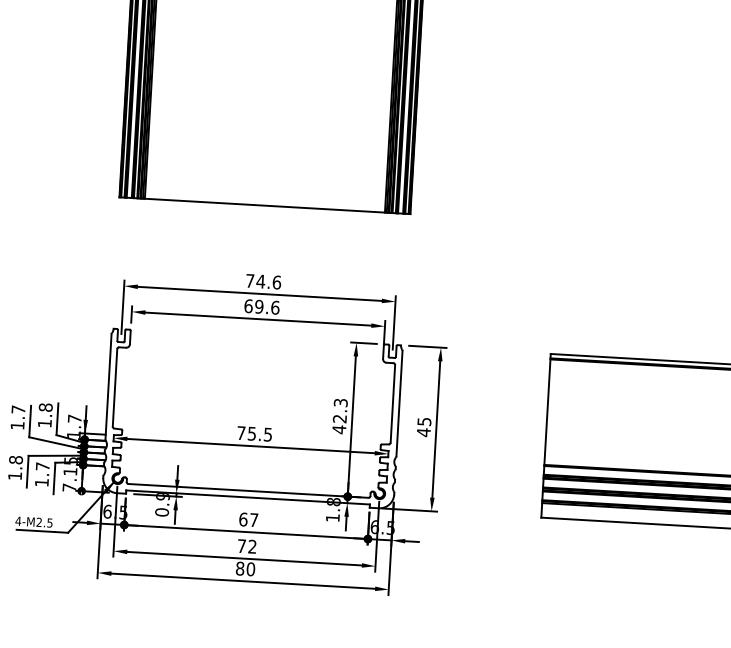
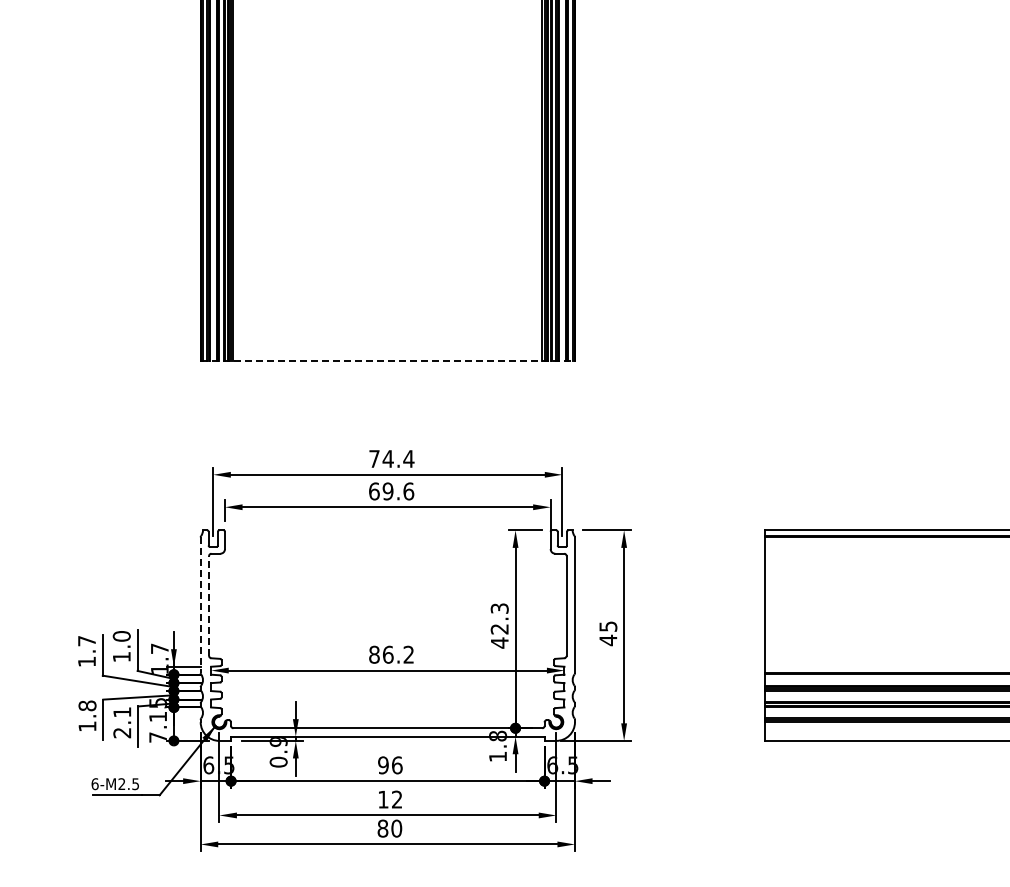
line: (265, 205) -> (388, 361), solid -> dashed
text: (276, 282) -> (408, 458), 74.6 -> 74.4
line: (108, 387) -> (200, 605), solid -> dashed
line: (115, 388) -> (209, 606), solid -> dashed
text: (45, 407) -> (121, 636), 1.8 -> 1.0
text: (254, 433) -> (391, 654), 75.5 -> 86.2
text: (42, 474) -> (122, 722), 1.7 -> 2.1
text: (248, 519) -> (390, 765), 67 -> 96
text: (17, 521) -> (94, 784), 4-M2.5 -> 6-M2.5
text: (241, 546) -> (383, 799), 72 -> 12

